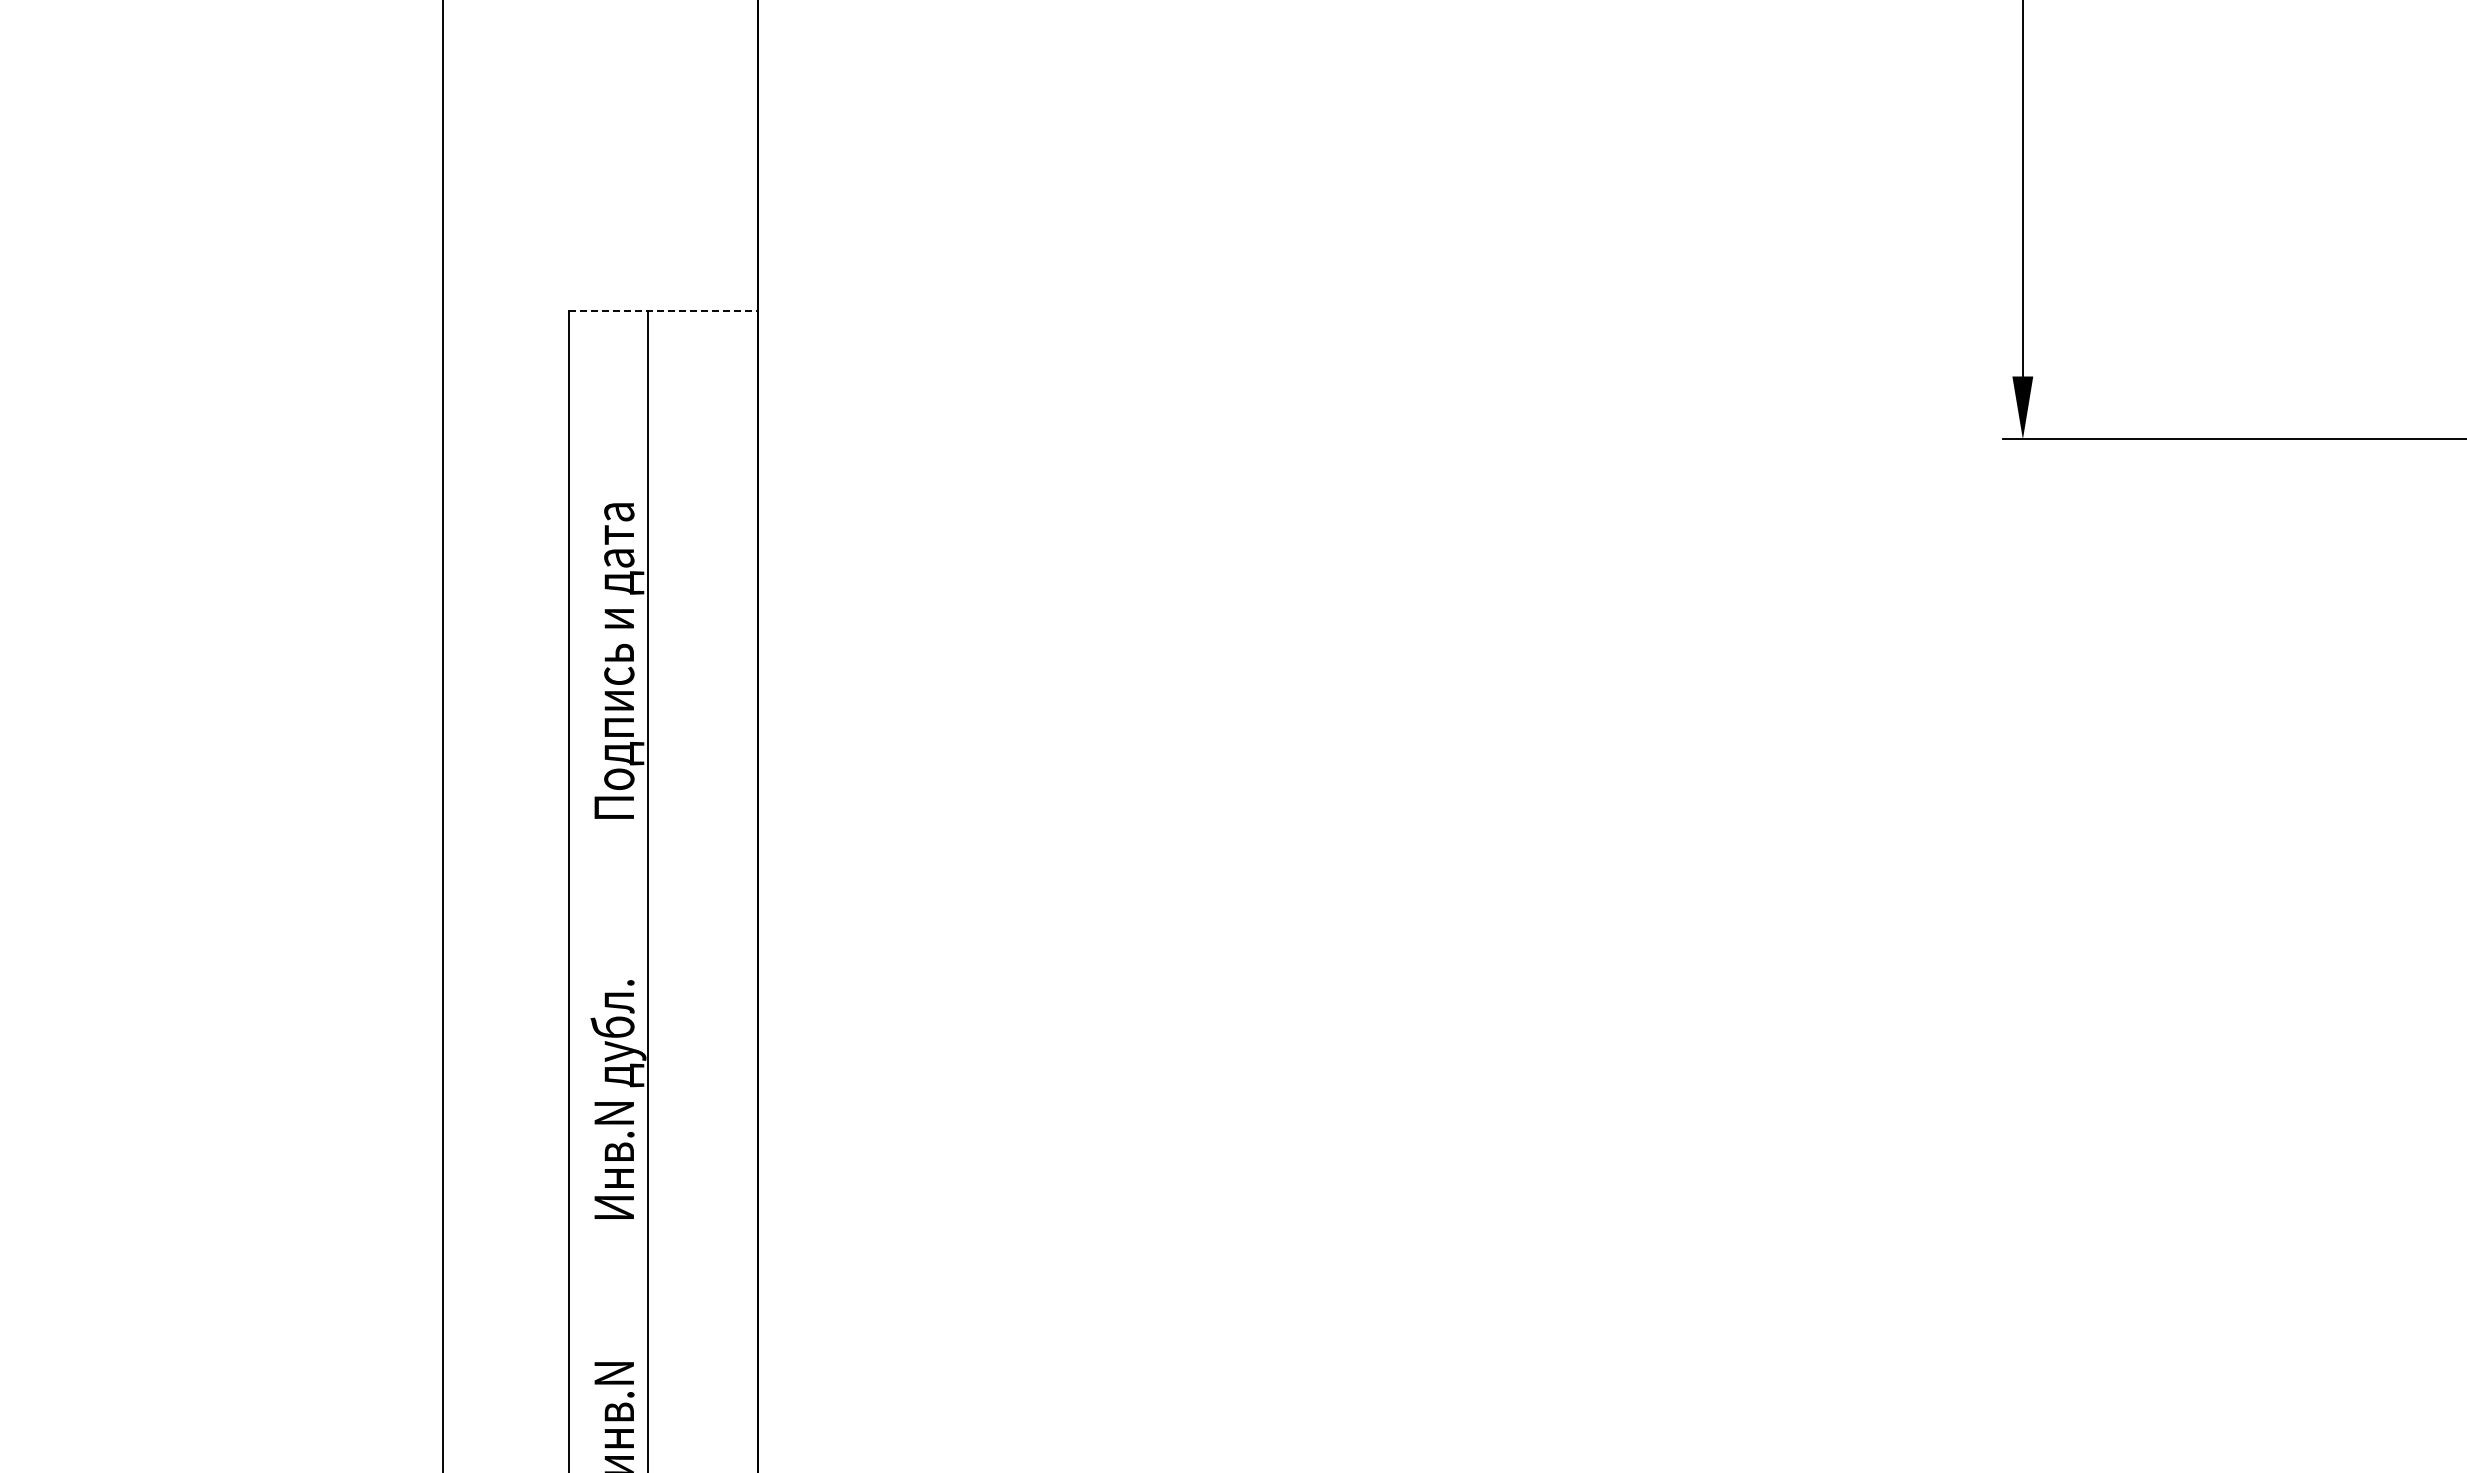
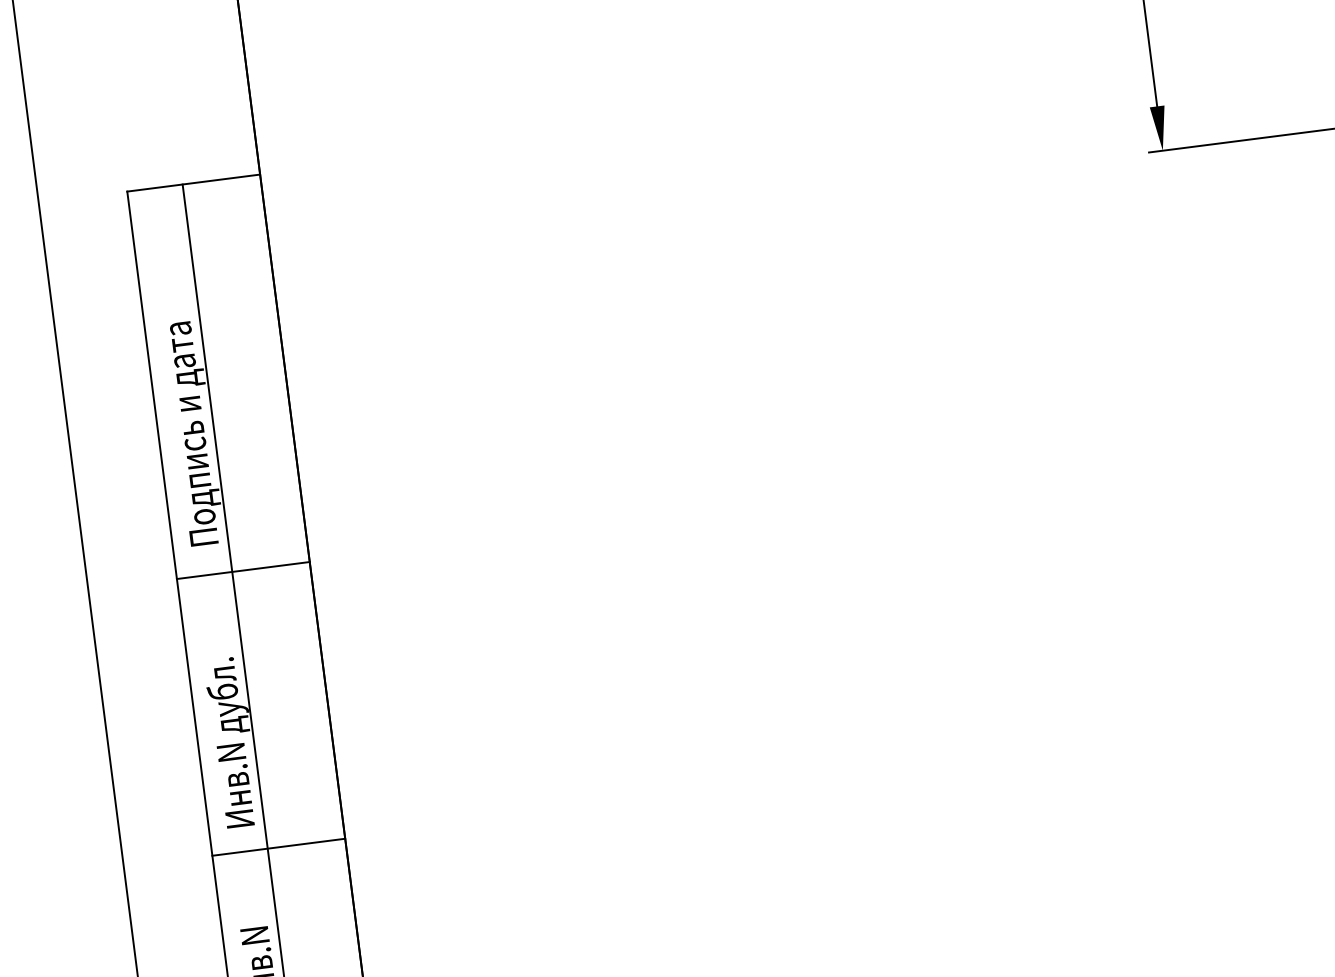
line: (663, 311) -> (193, 183), dashed -> solid
line: (663, 861) -> (243, 570), added
line: (663, 1254) -> (278, 847), added

